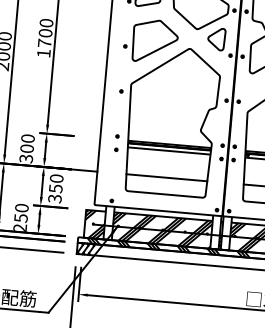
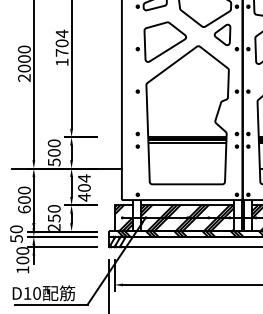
text: (45, 22) -> (61, 33), 1700 -> 1704
text: (25, 157) -> (53, 161), 300 -> 500
line: (167, 177) -> (187, 168), removed
text: (55, 188) -> (84, 187), 350 -> 404

